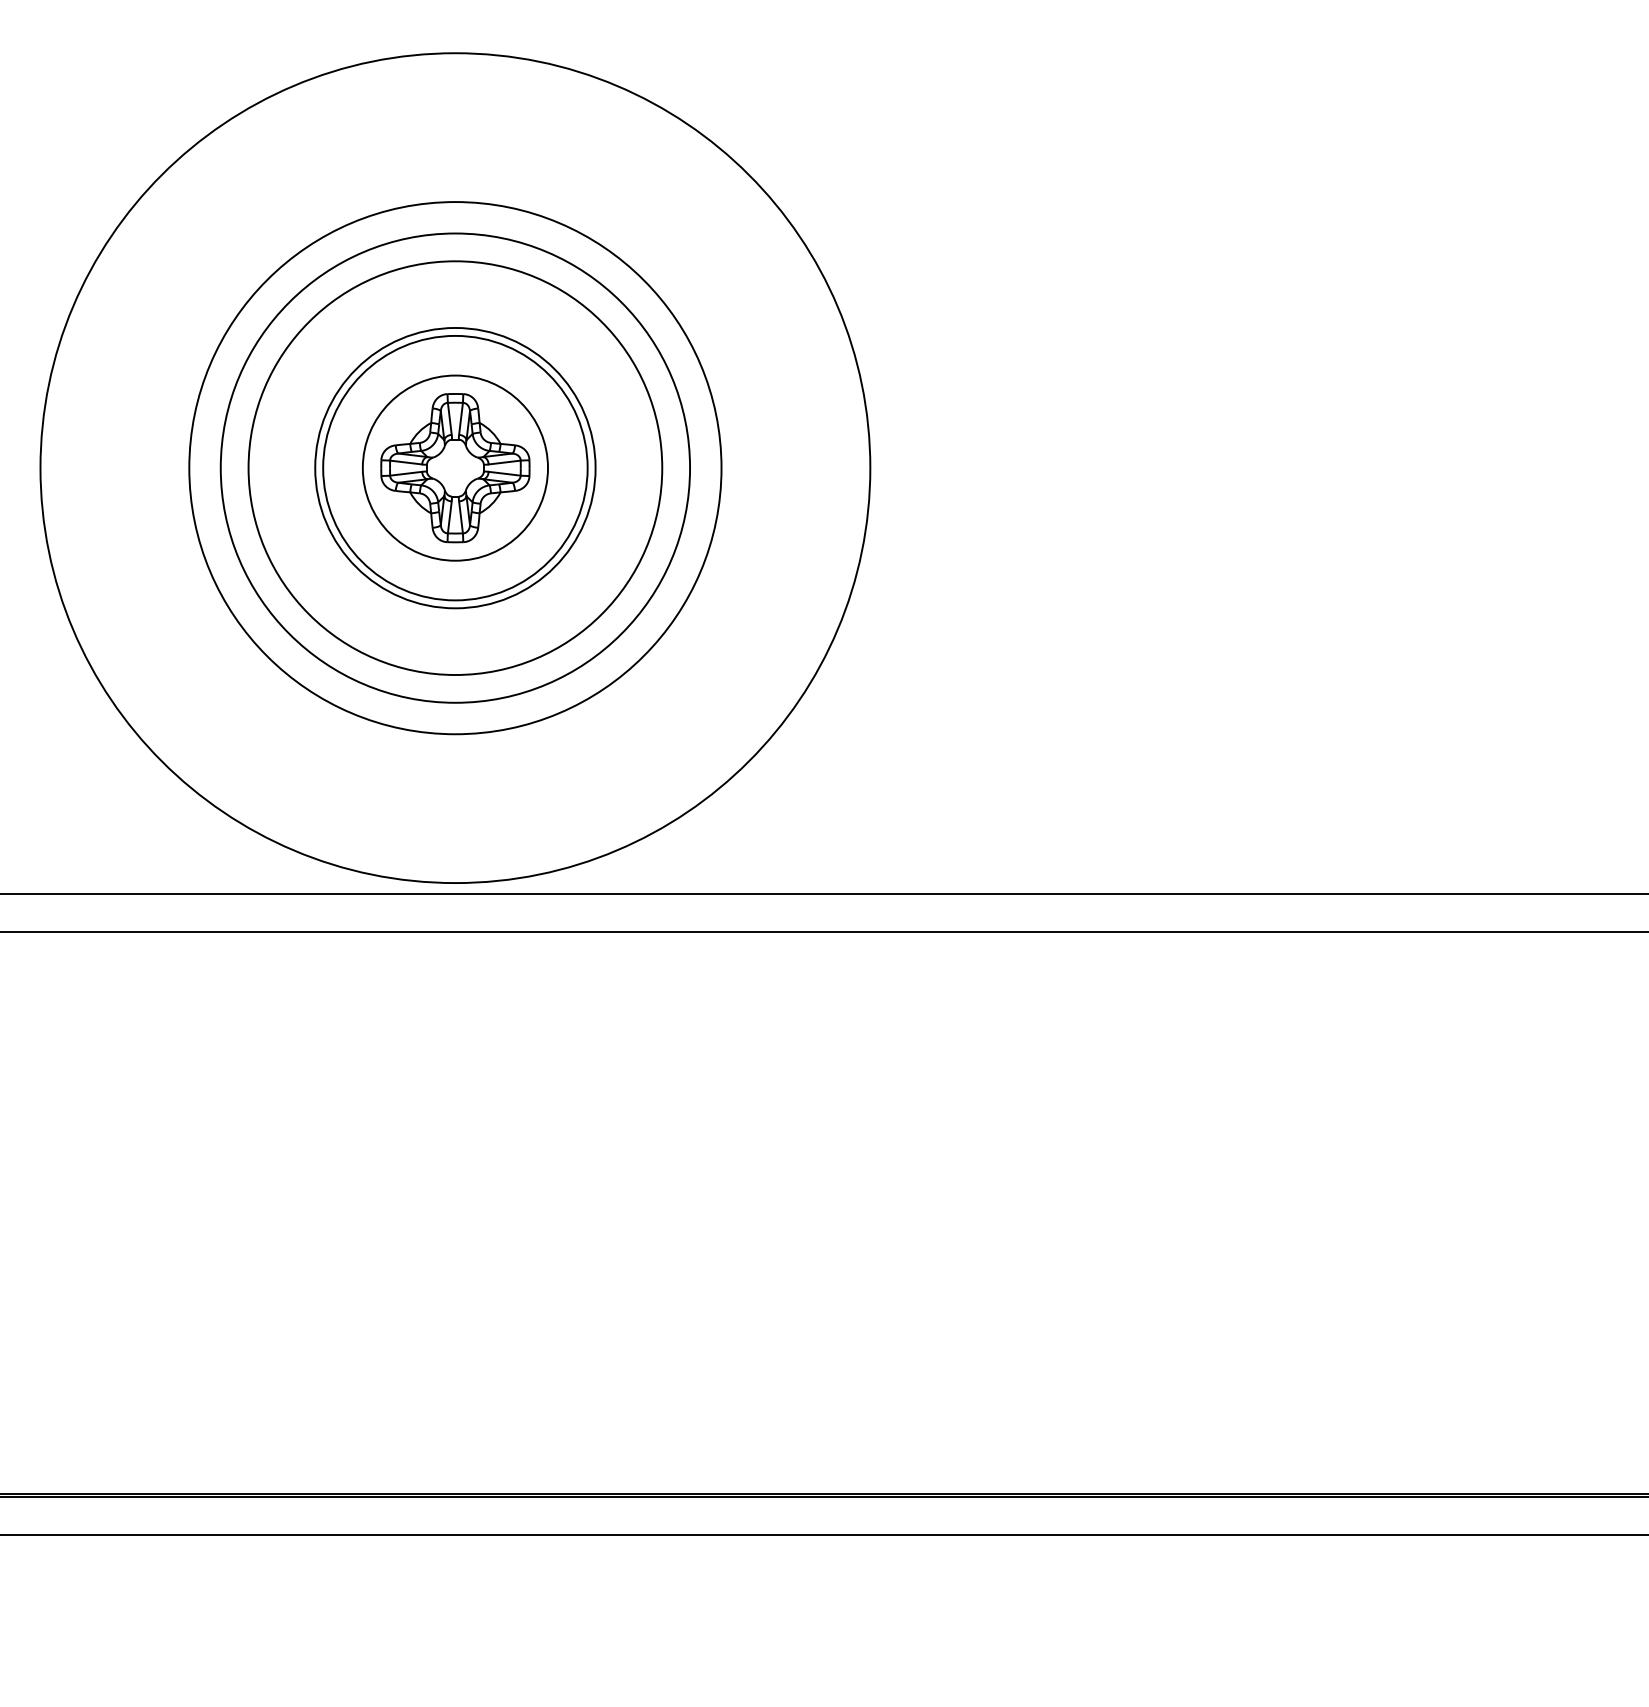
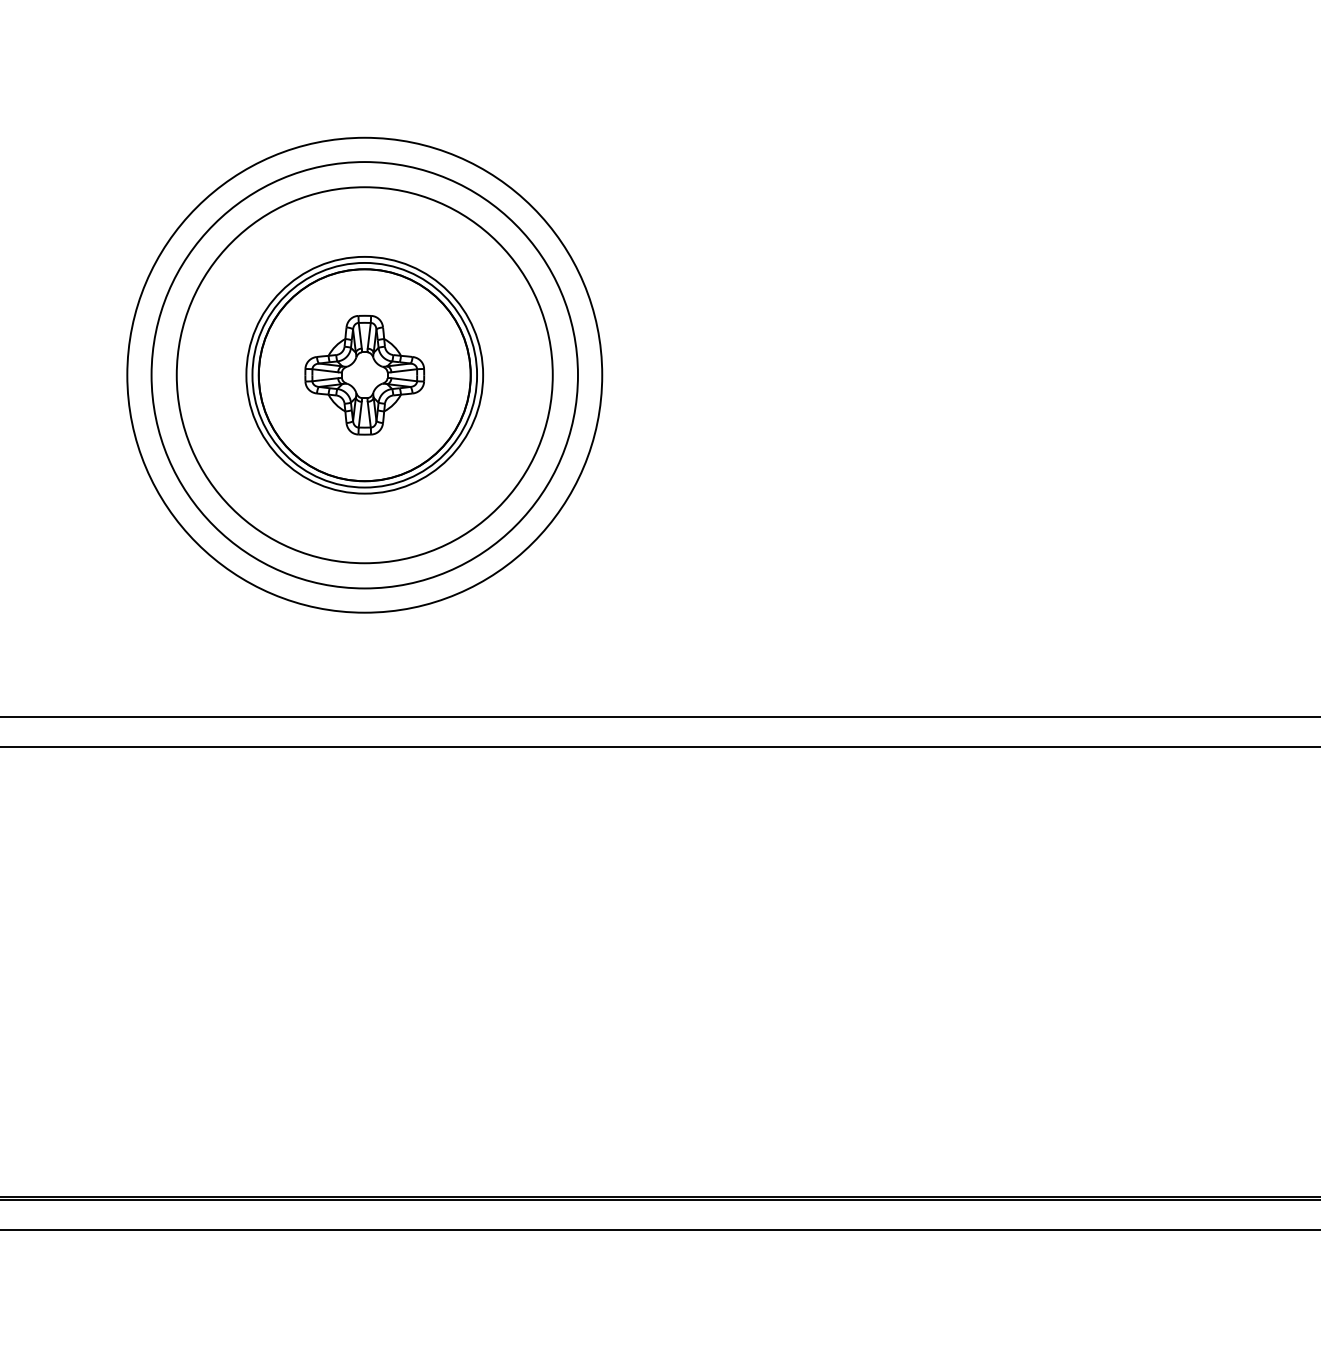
circle: (455, 467) -> (364, 374), size x0.71
circle: (455, 467) -> (364, 374), size x0.71
circle: (455, 468) -> (364, 375), size x1.43

